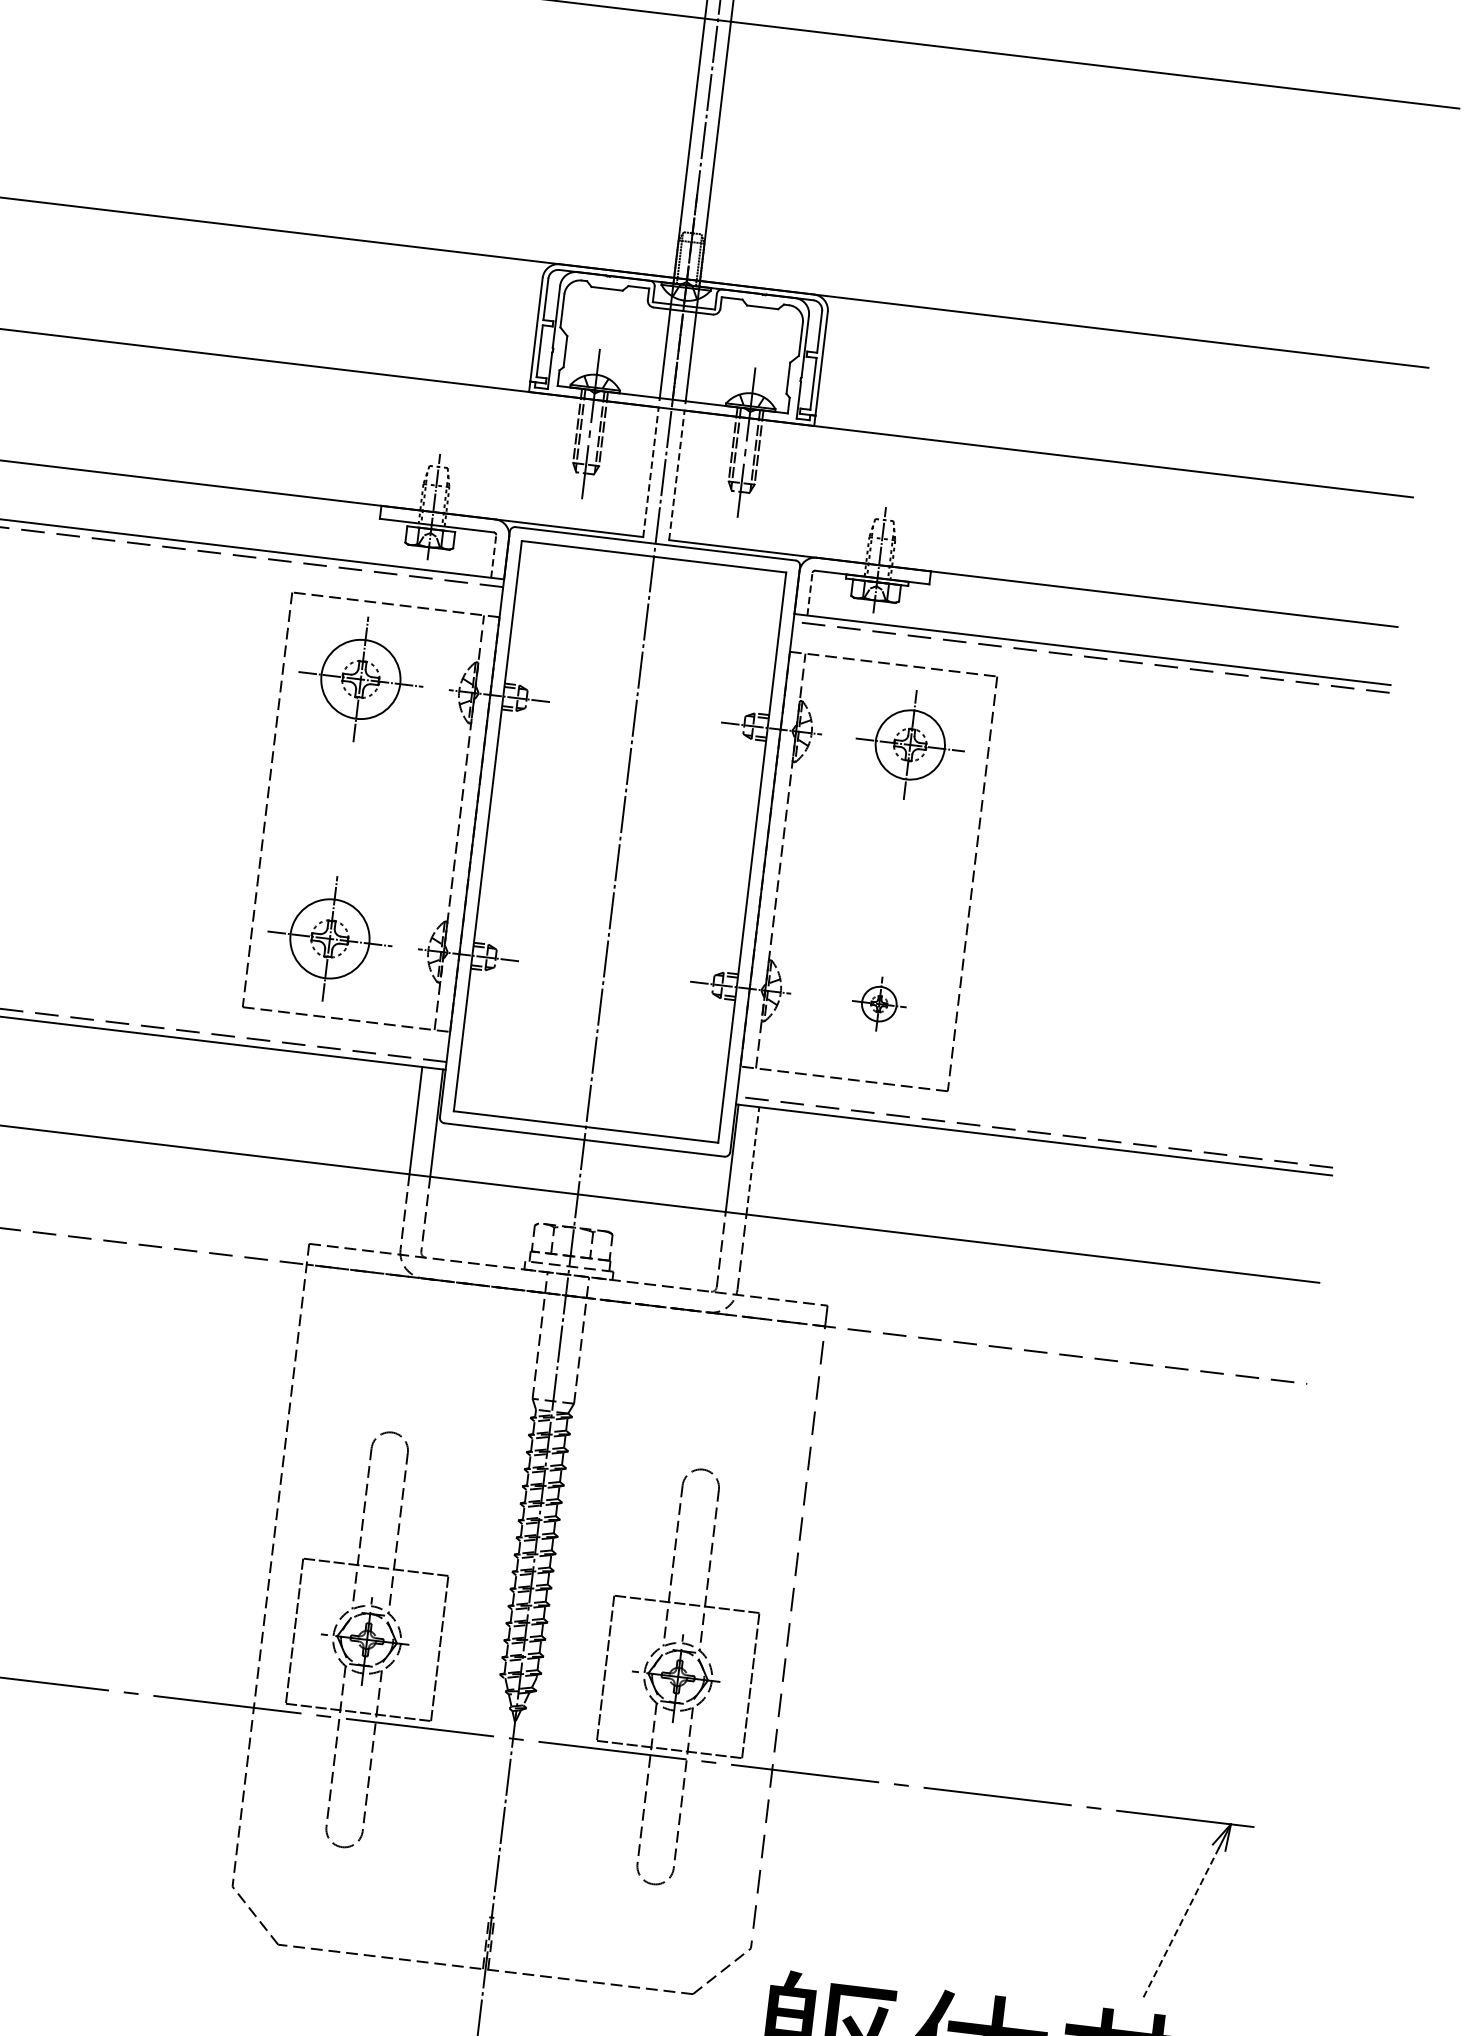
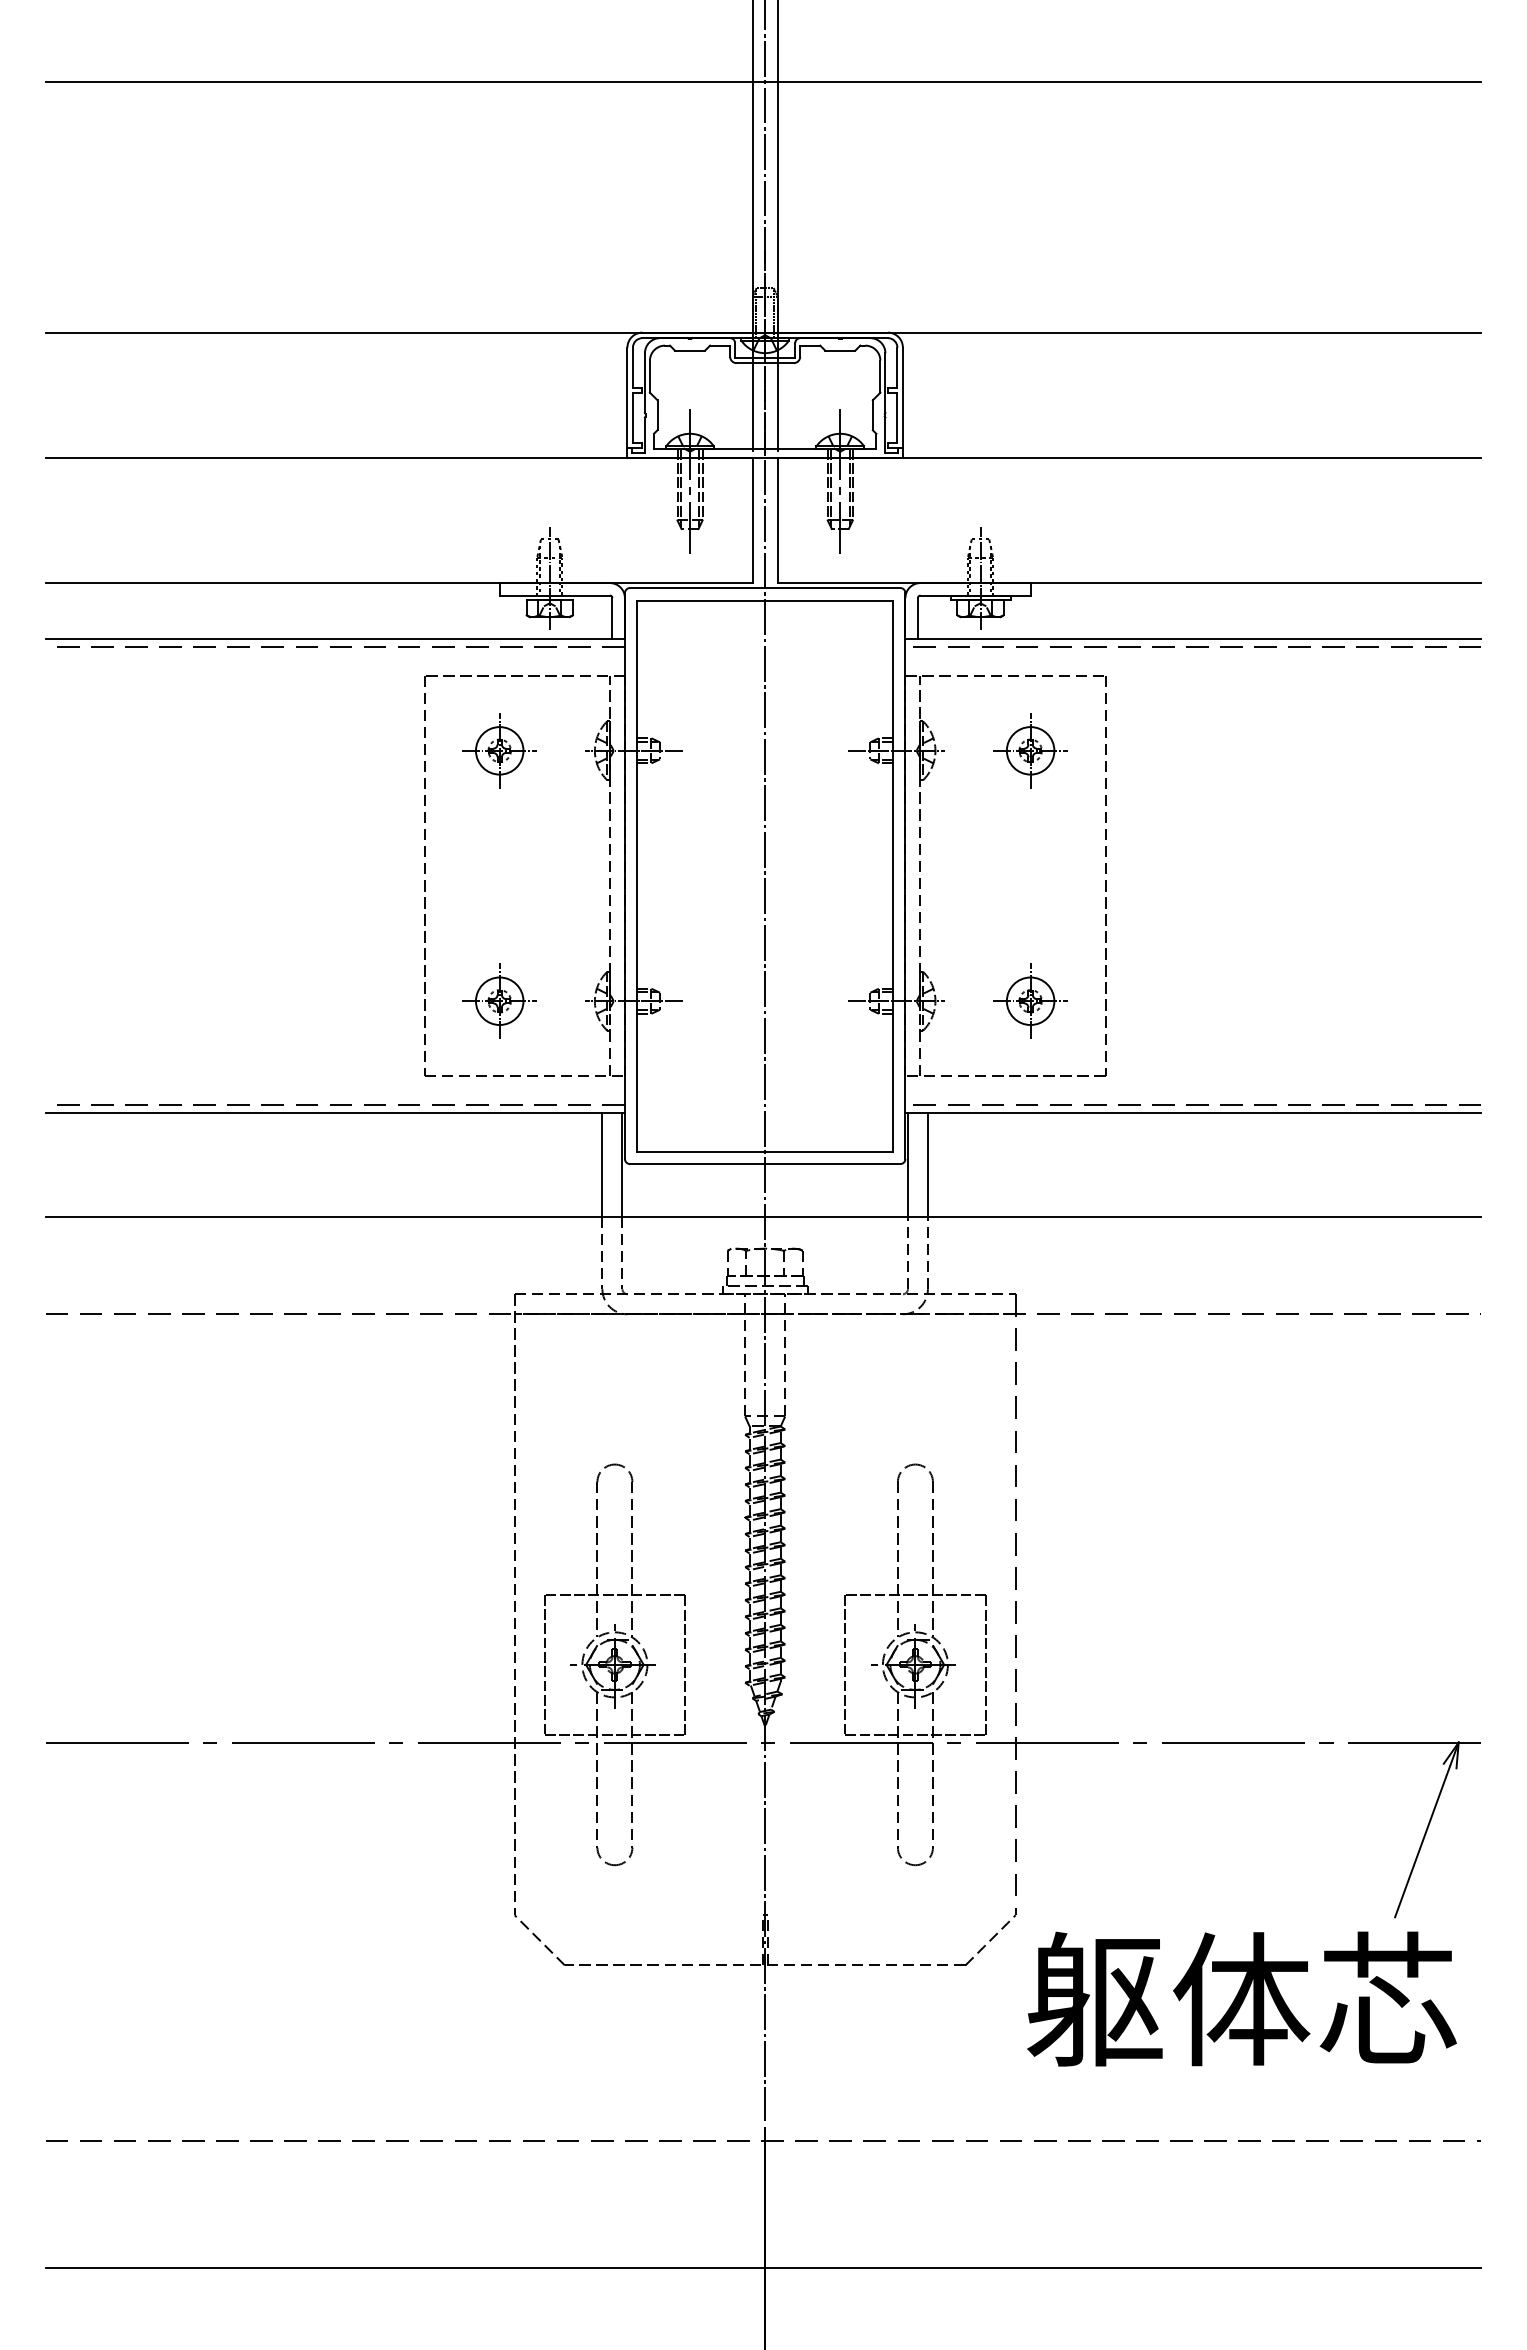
line: (650, 472) -> (752, 520), dashed -> solid
line: (676, 475) -> (777, 520), dashed -> solid
line: (493, 556) -> (612, 618), dashed -> solid
line: (809, 594) -> (917, 618), dashed -> solid
part: (360, 679) -> (499, 750), size x0.62
part: (910, 744) -> (1030, 750), size x0.71
part: (329, 937) -> (499, 1000), size x0.62
part: (879, 1003) -> (1030, 1000), size x1.43
line: (752, 1160) -> (927, 1164), dashed -> solid
line: (1181, 1923) -> (1422, 1842), dashed -> solid

